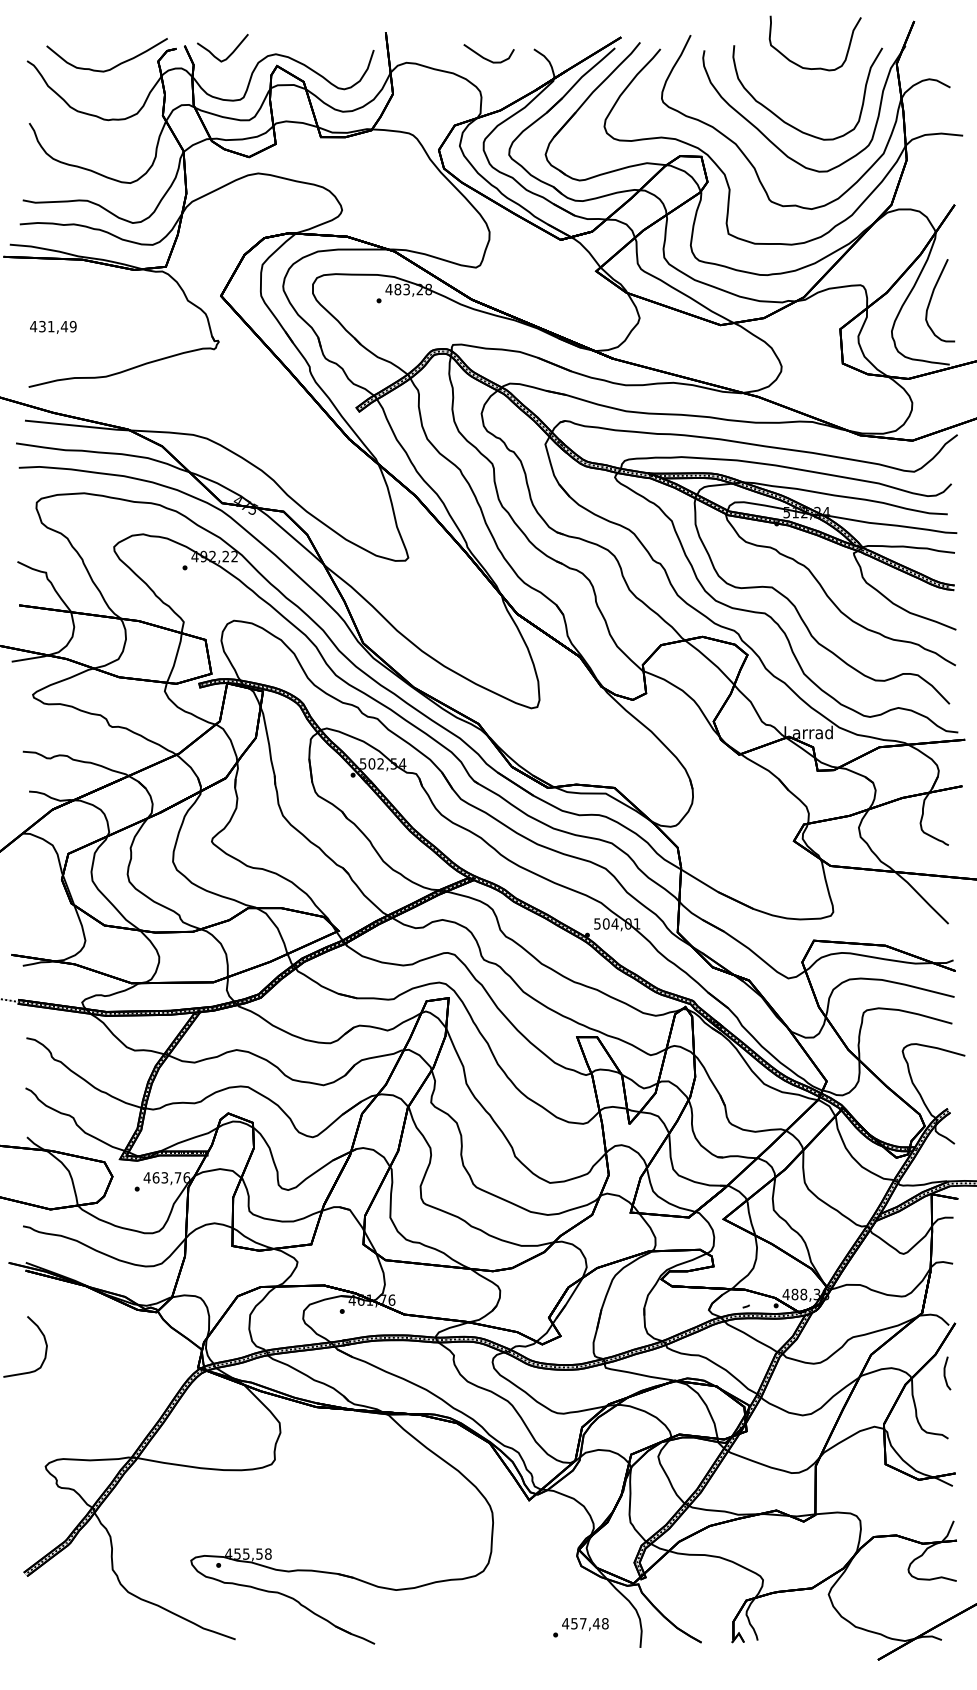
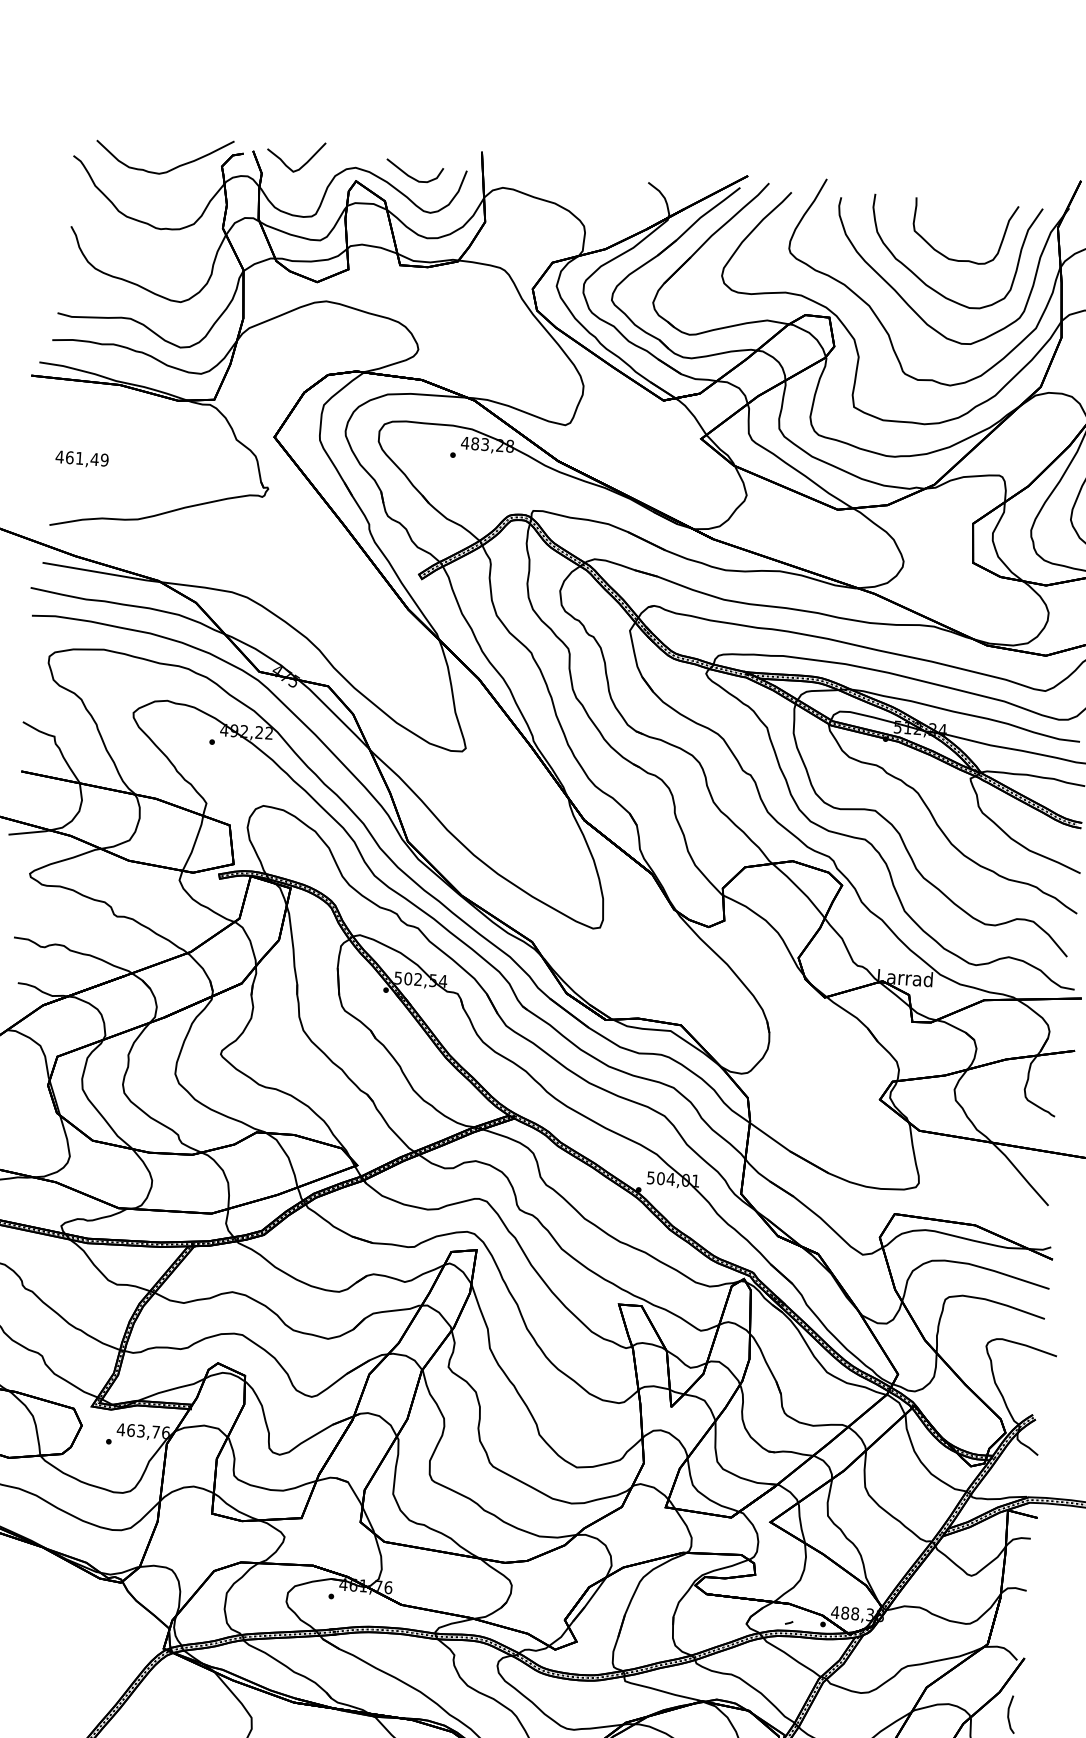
curve: (485, 57) -> (410, 175), moved
curve: (817, 67) -> (965, 259), moved
text: (42, 326) -> (69, 457), 431,49 -> 461,49

